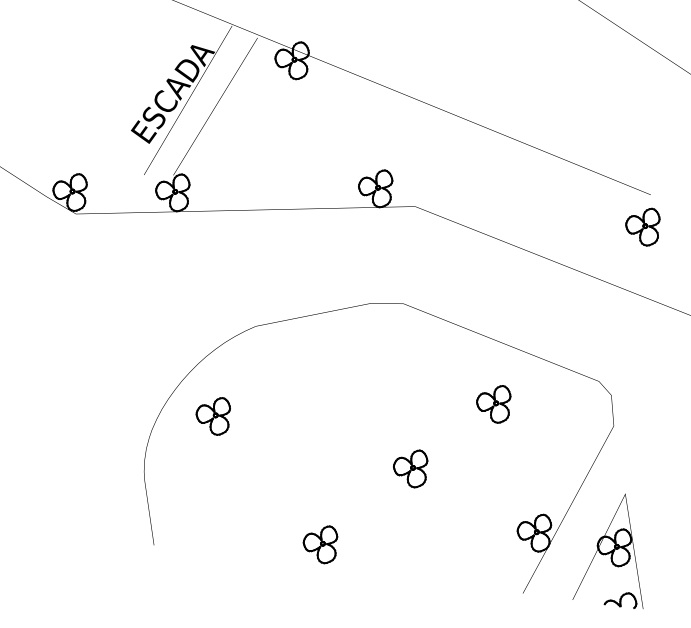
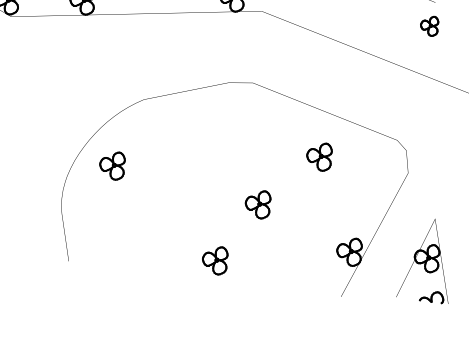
part: (642, 226) -> (429, 25), size x0.7
part: (320, 544) -> (215, 260), moved
part: (607, 550) -> (421, 260), moved

